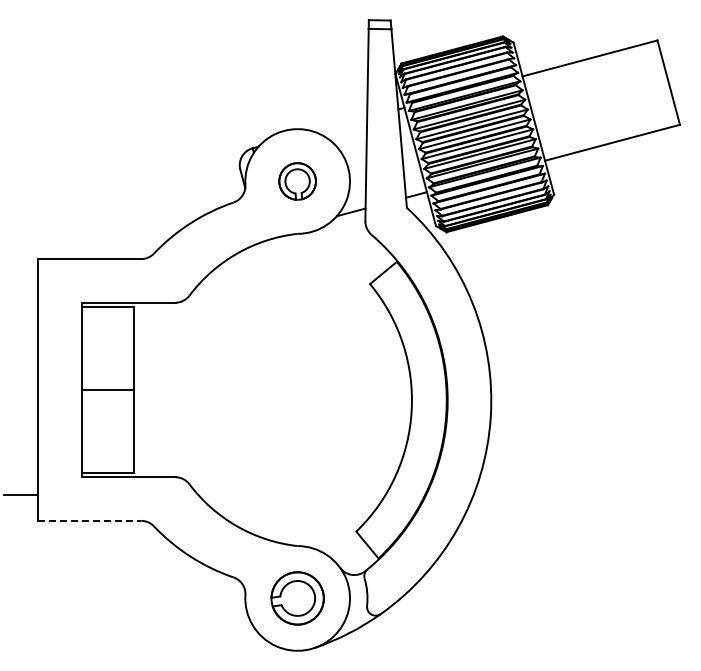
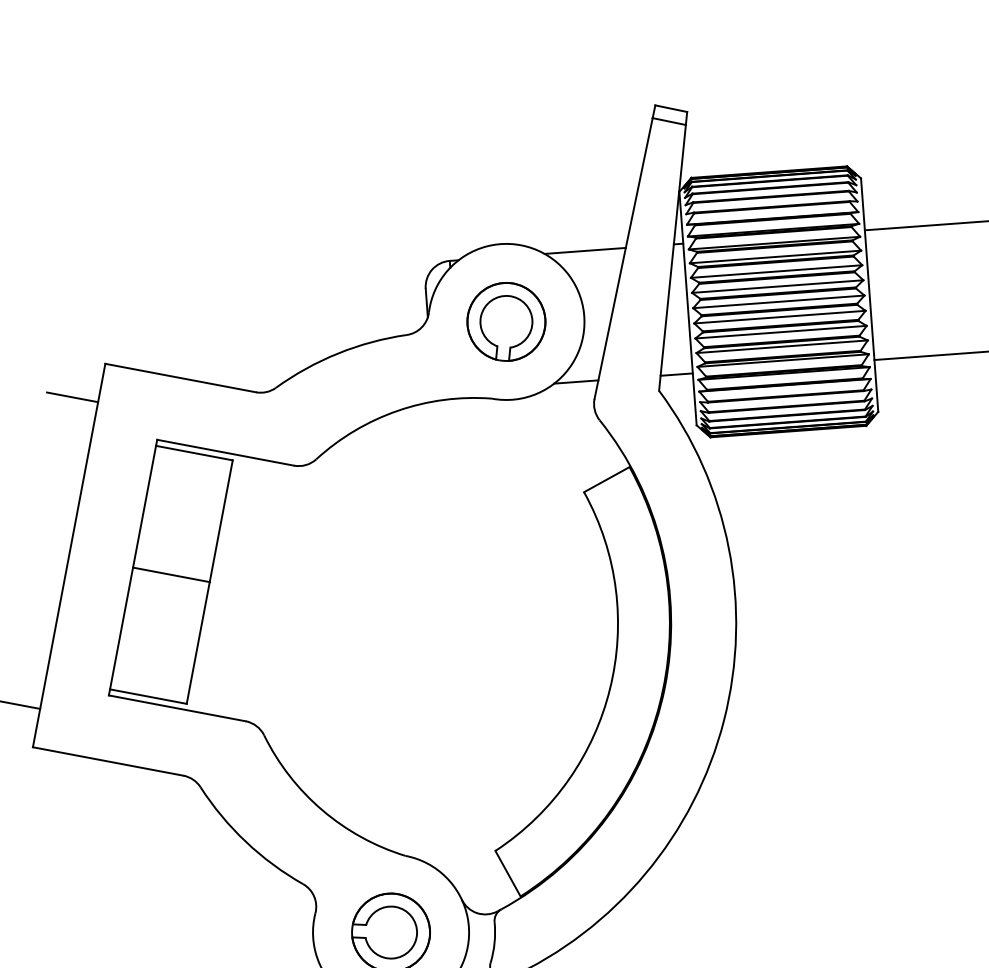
line: (340, 124) -> (584, 250), added
part: (297, 181) -> (506, 321), size x1.43
line: (20, 285) -> (71, 397), added
line: (90, 520) -> (109, 761), dashed -> solid

